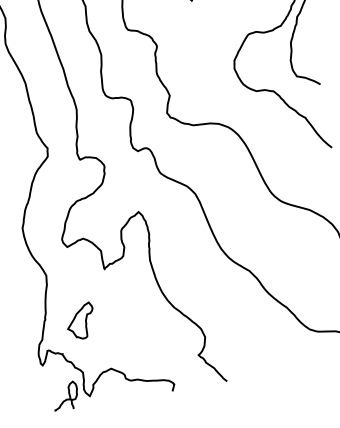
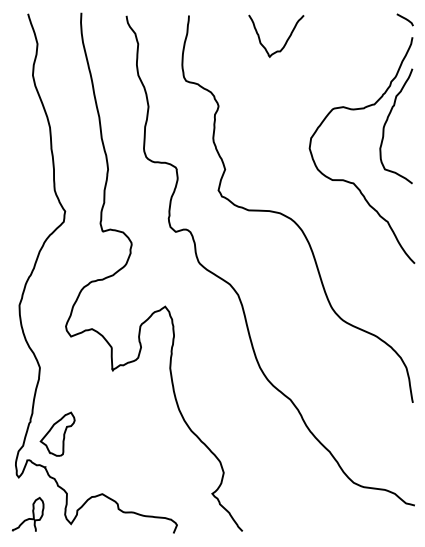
part: (80, 320) -> (57, 433), moved
curve: (68, 394) -> (32, 513), moved

